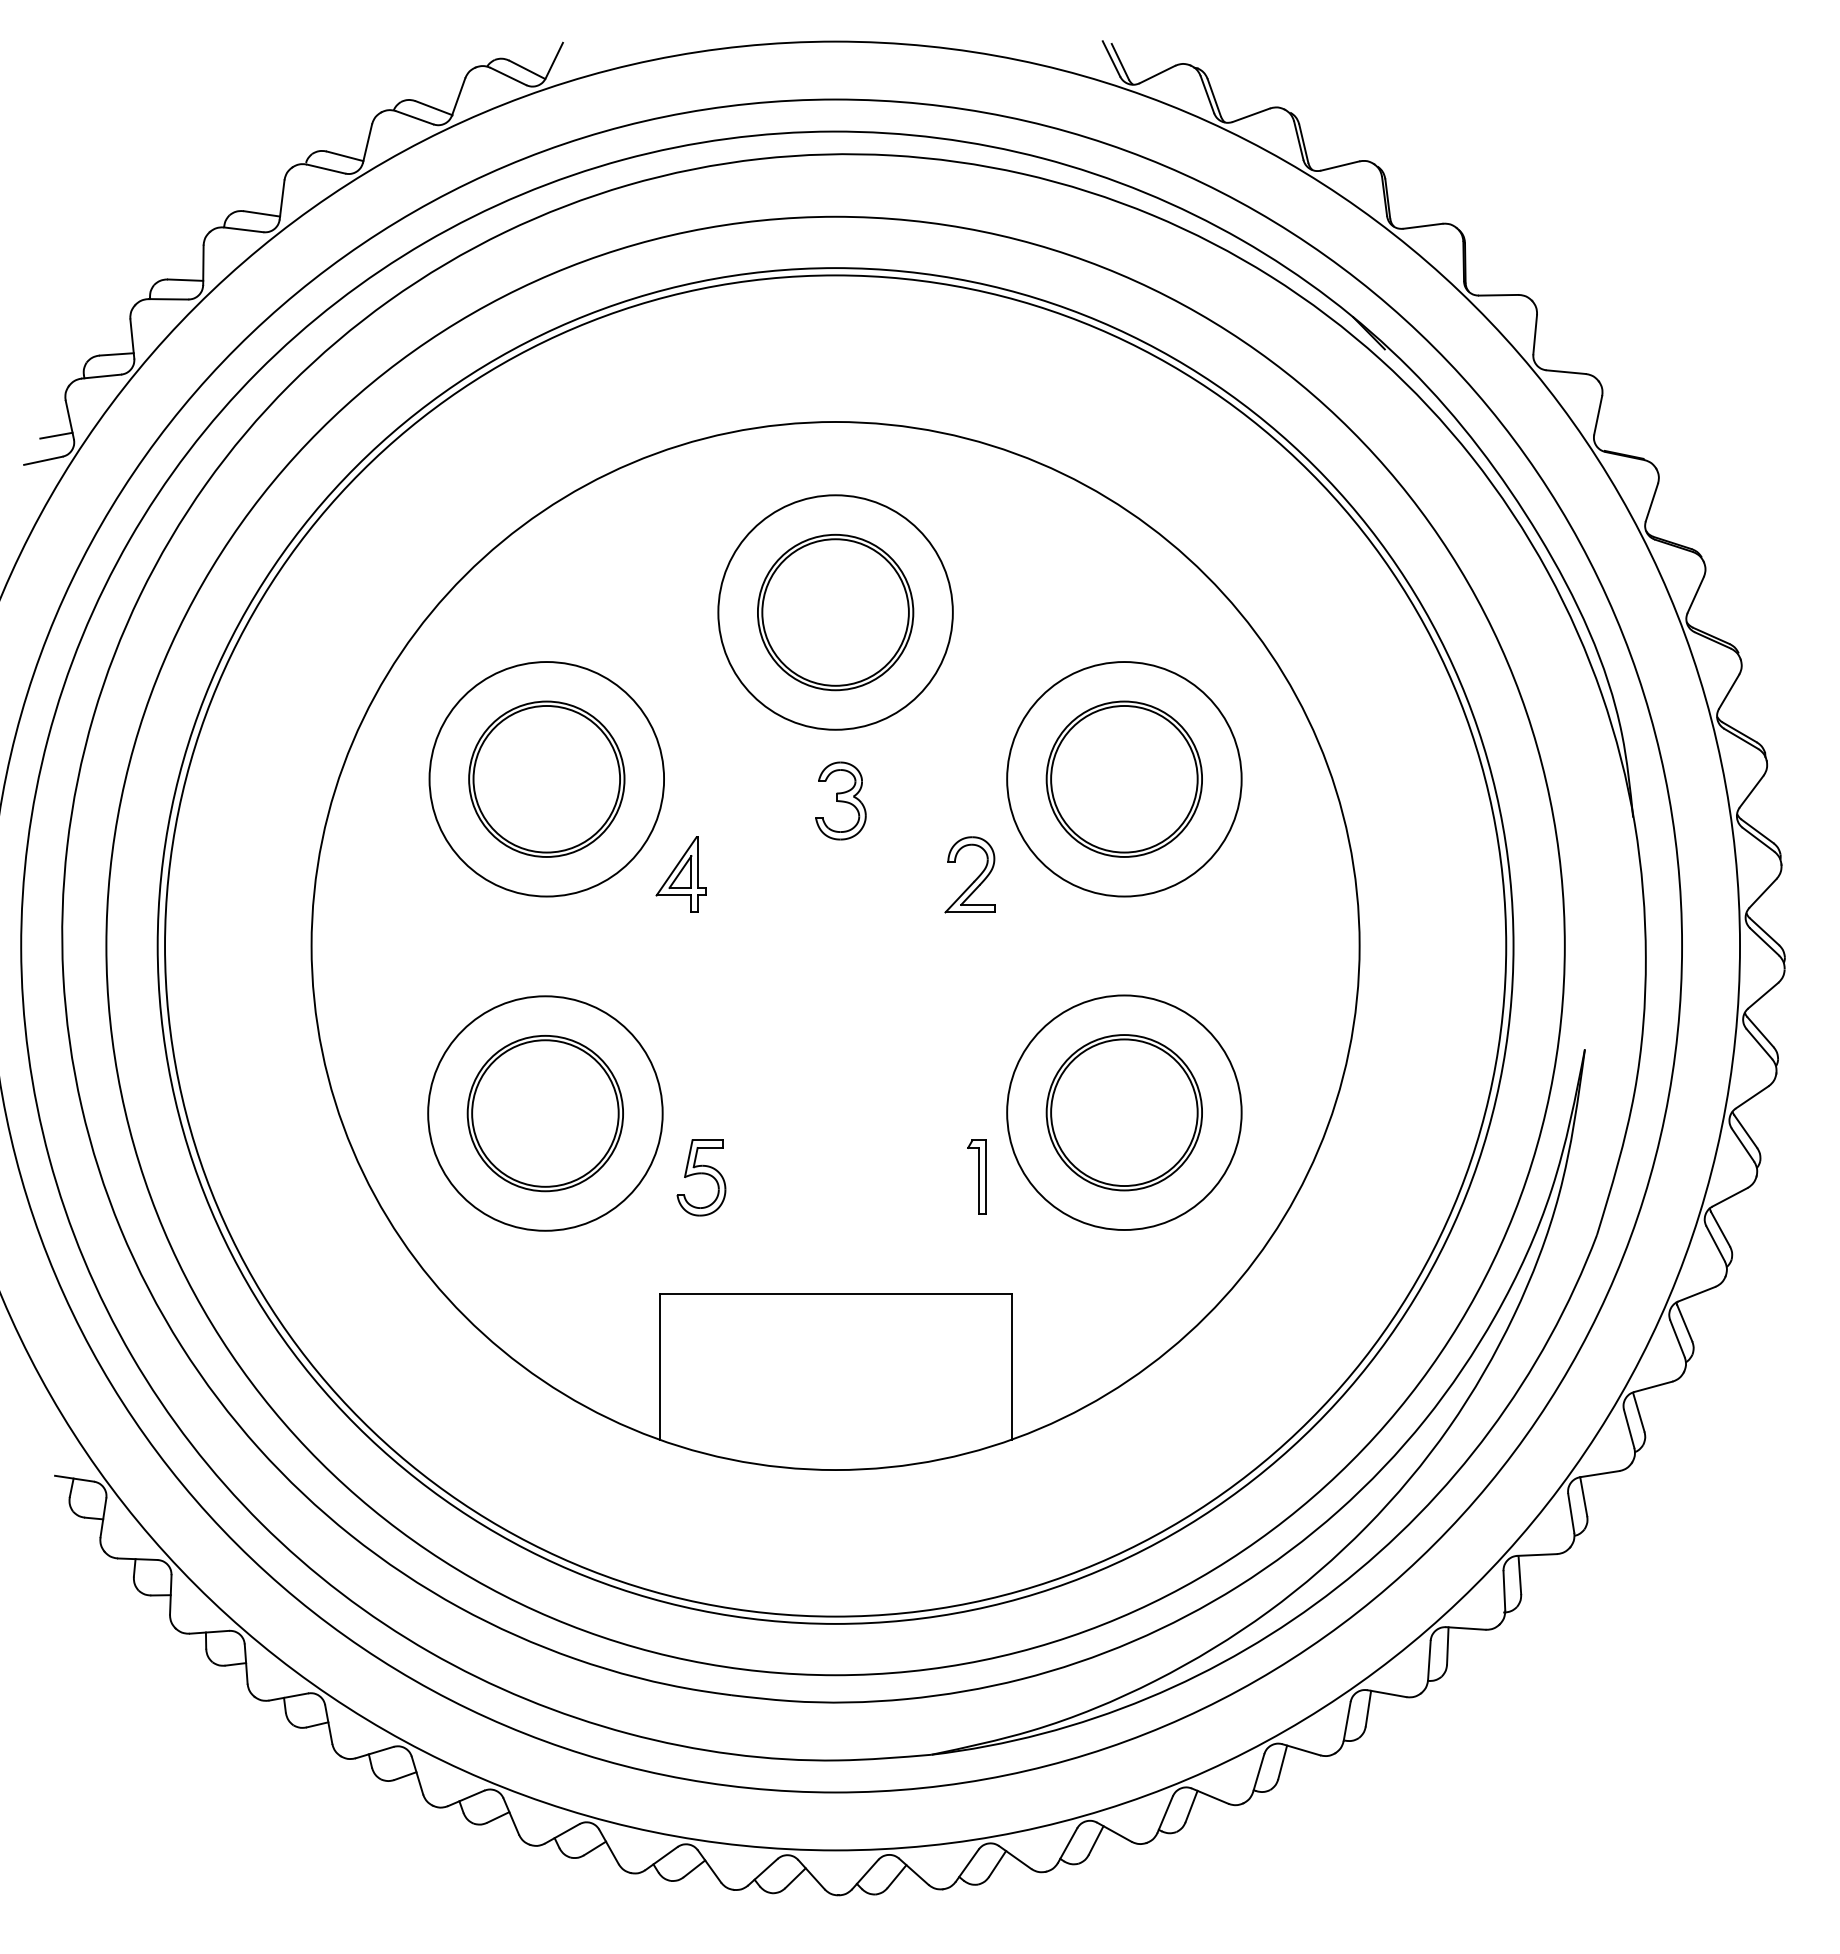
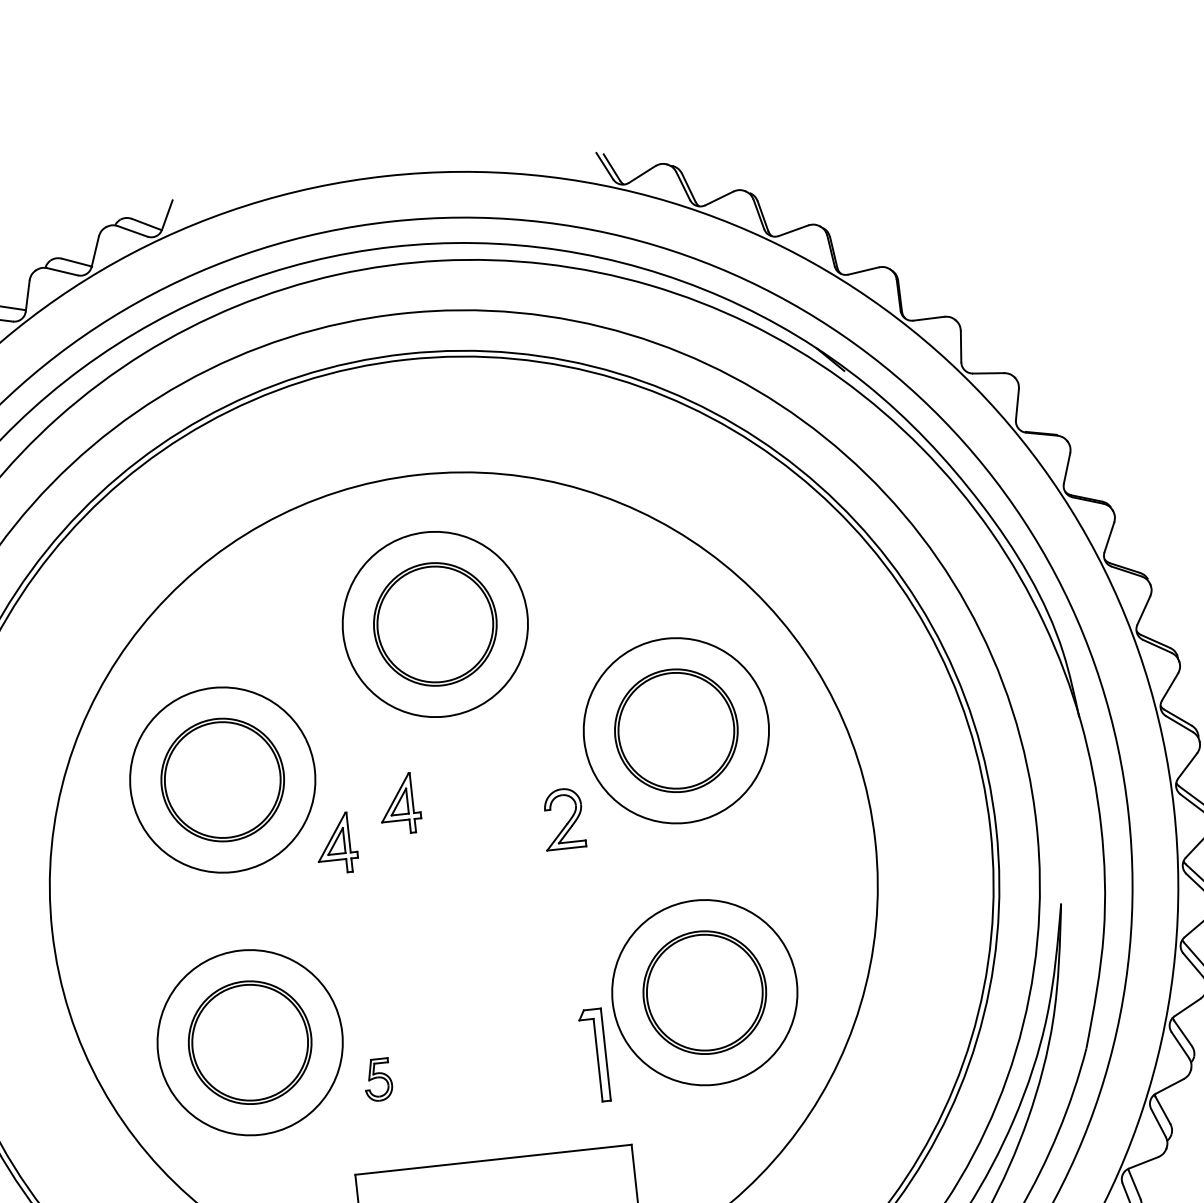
part: (840, 800) -> (455, 771), removed
part: (765, 833) -> (399, 803), added
part: (976, 1176) -> (594, 1055), size x1.6
part: (701, 1177) -> (378, 1079), size x0.7

